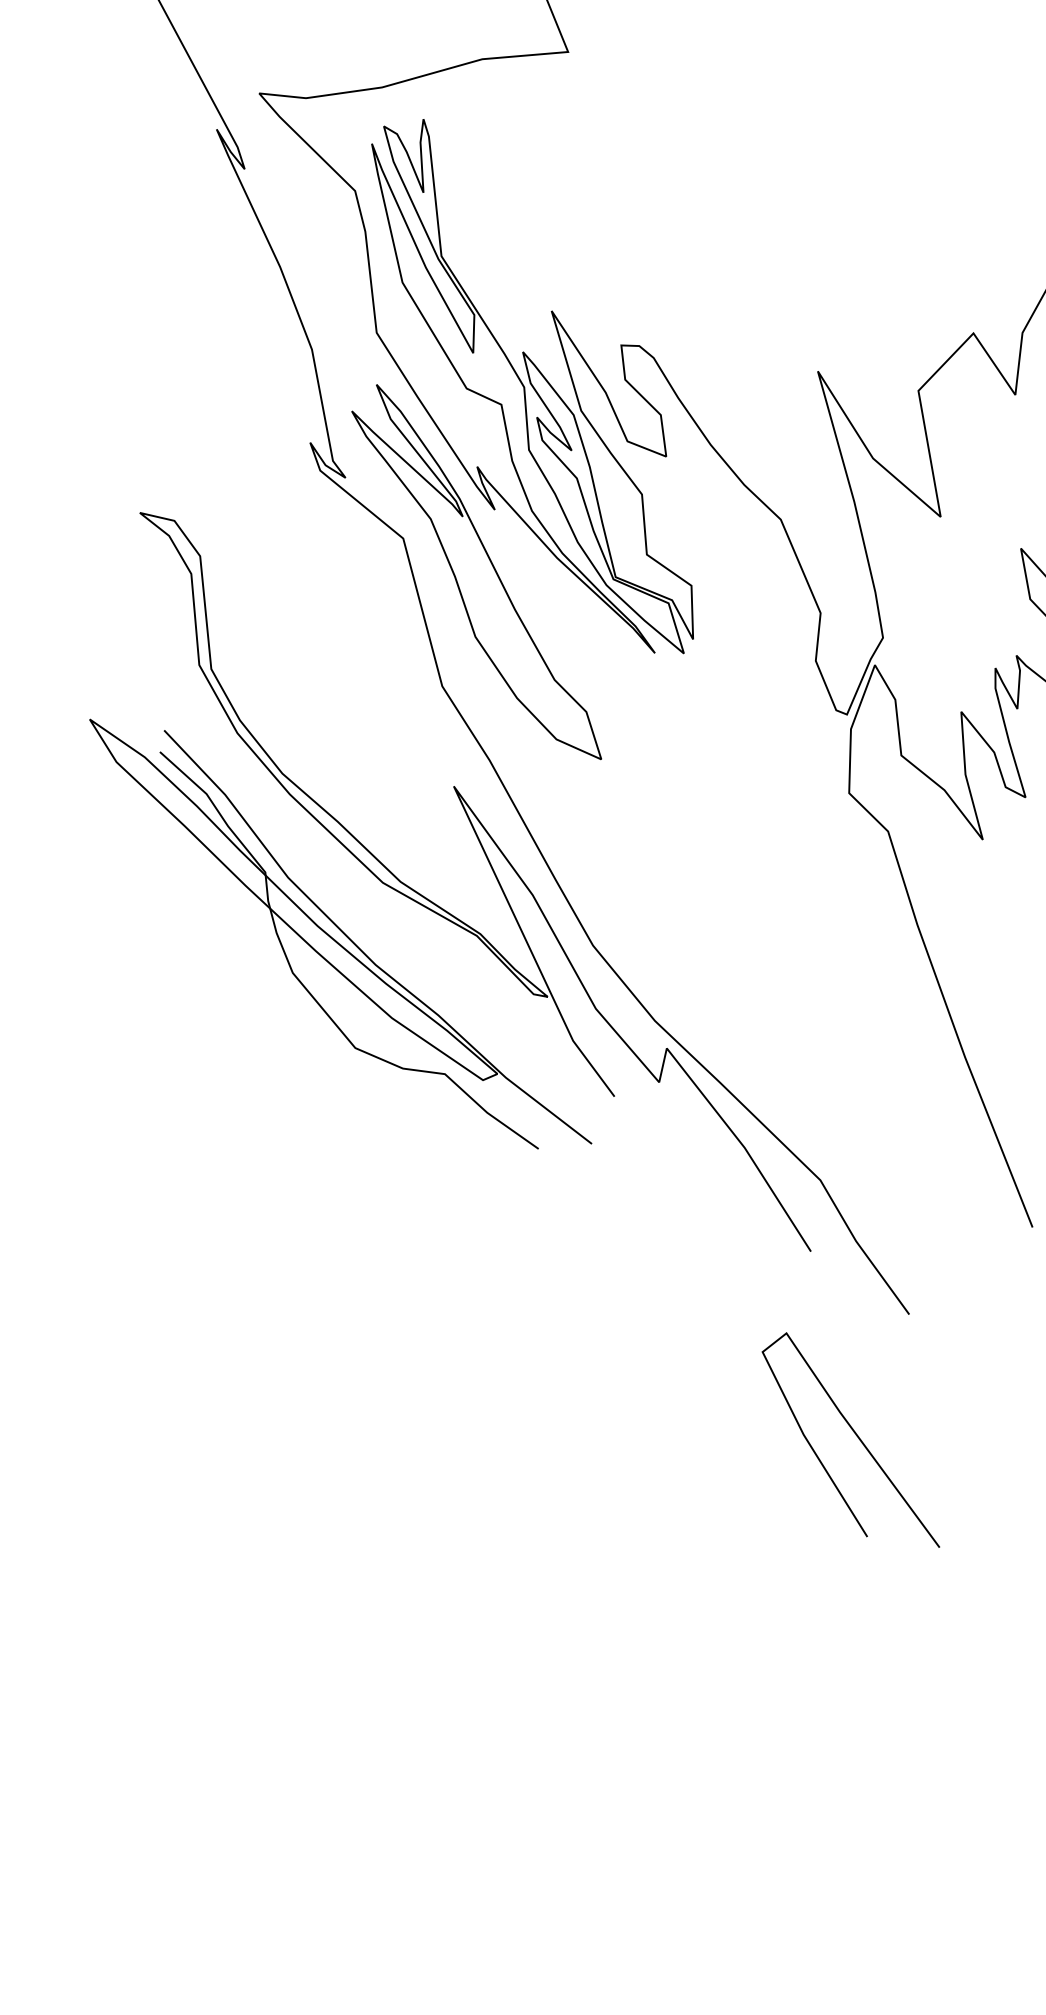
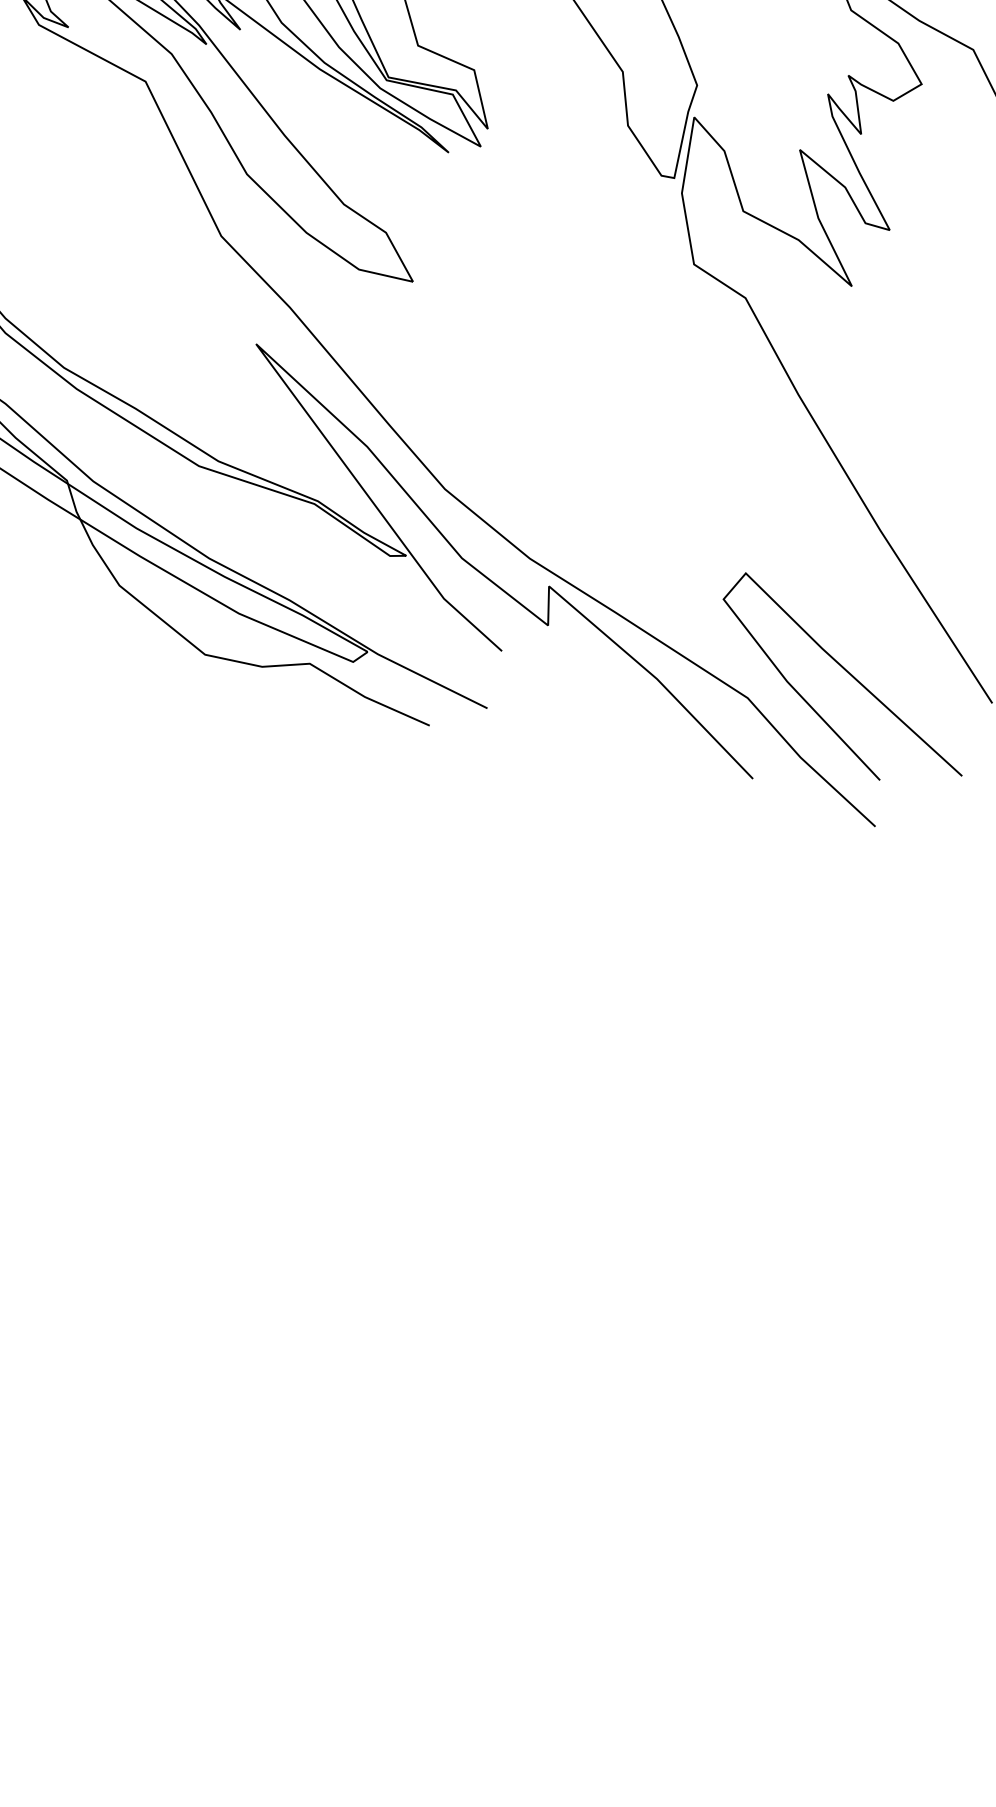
curve: (855, 1435) -> (844, 670), moved

